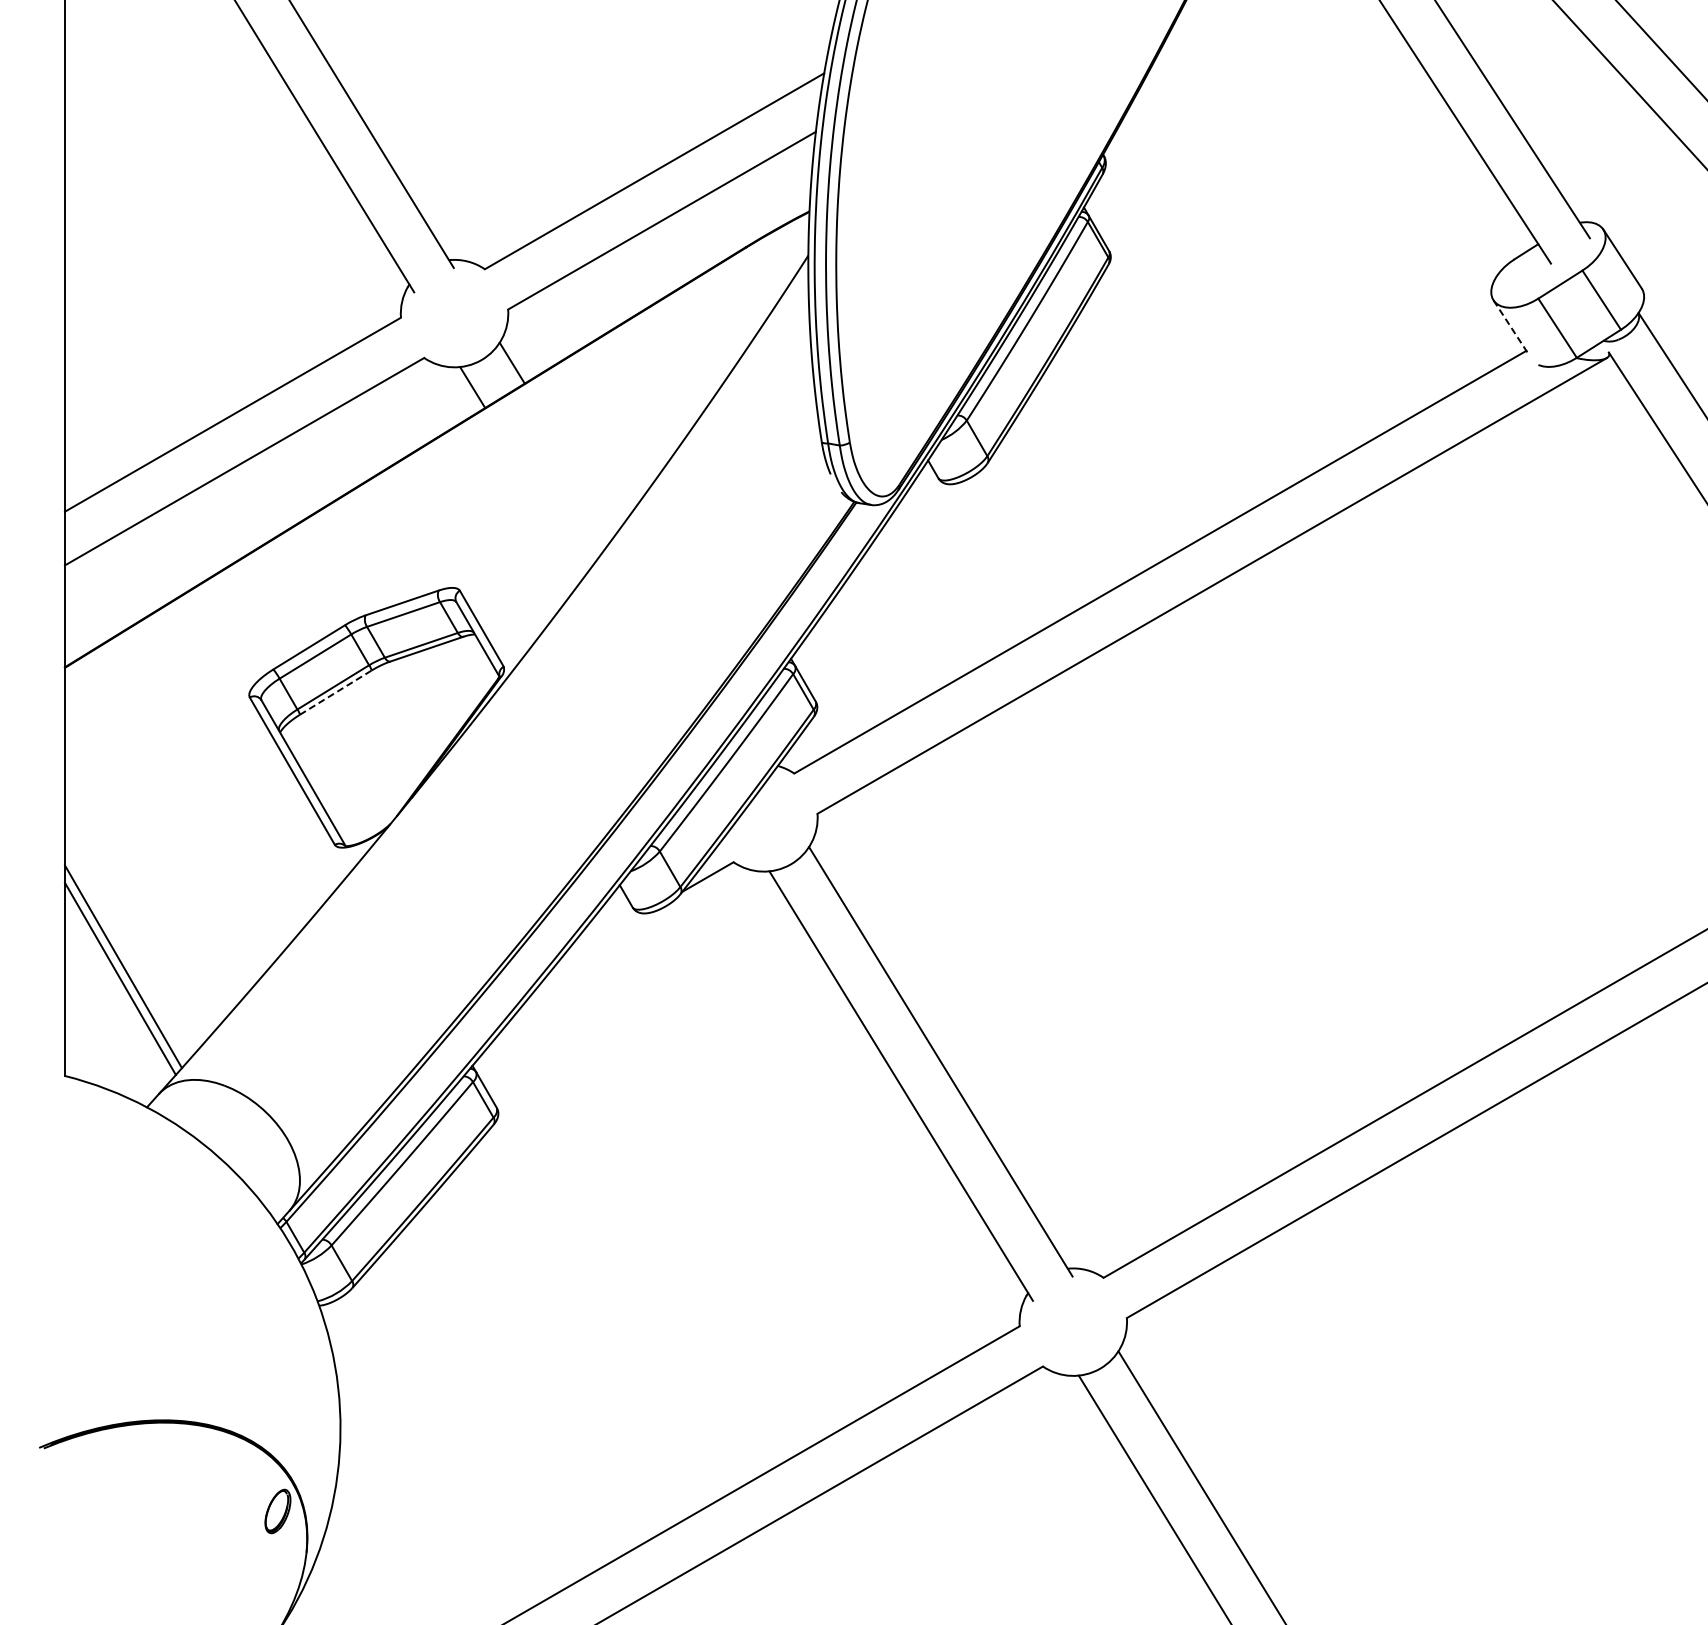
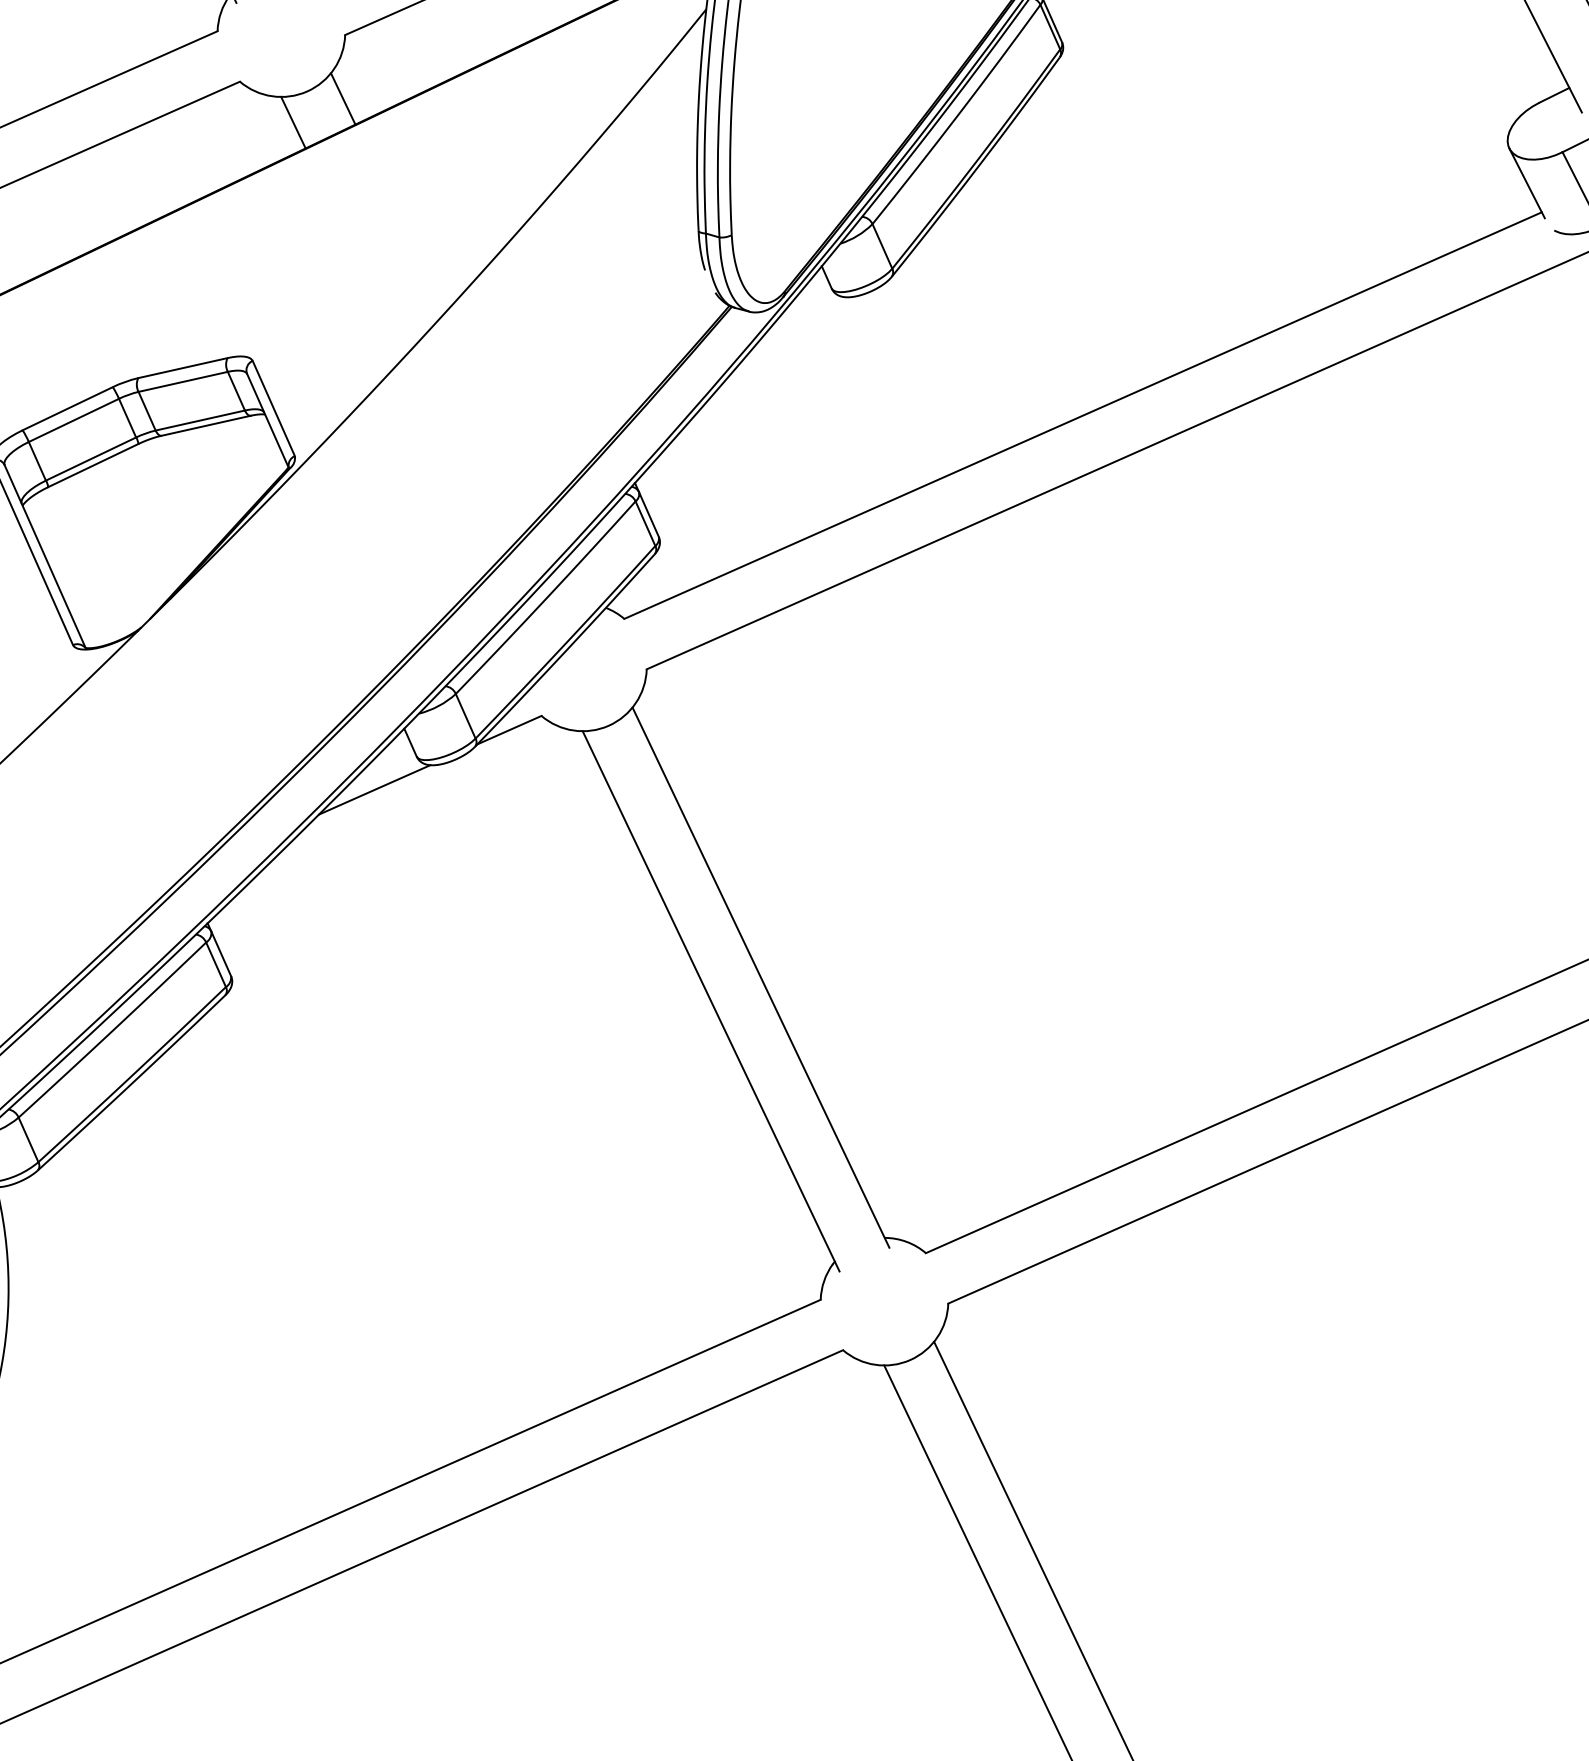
line: (1511, 327) -> (1527, 182), dashed -> solid
line: (336, 692) -> (94, 465), dashed -> solid
line: (600, 938) -> (374, 789), added

